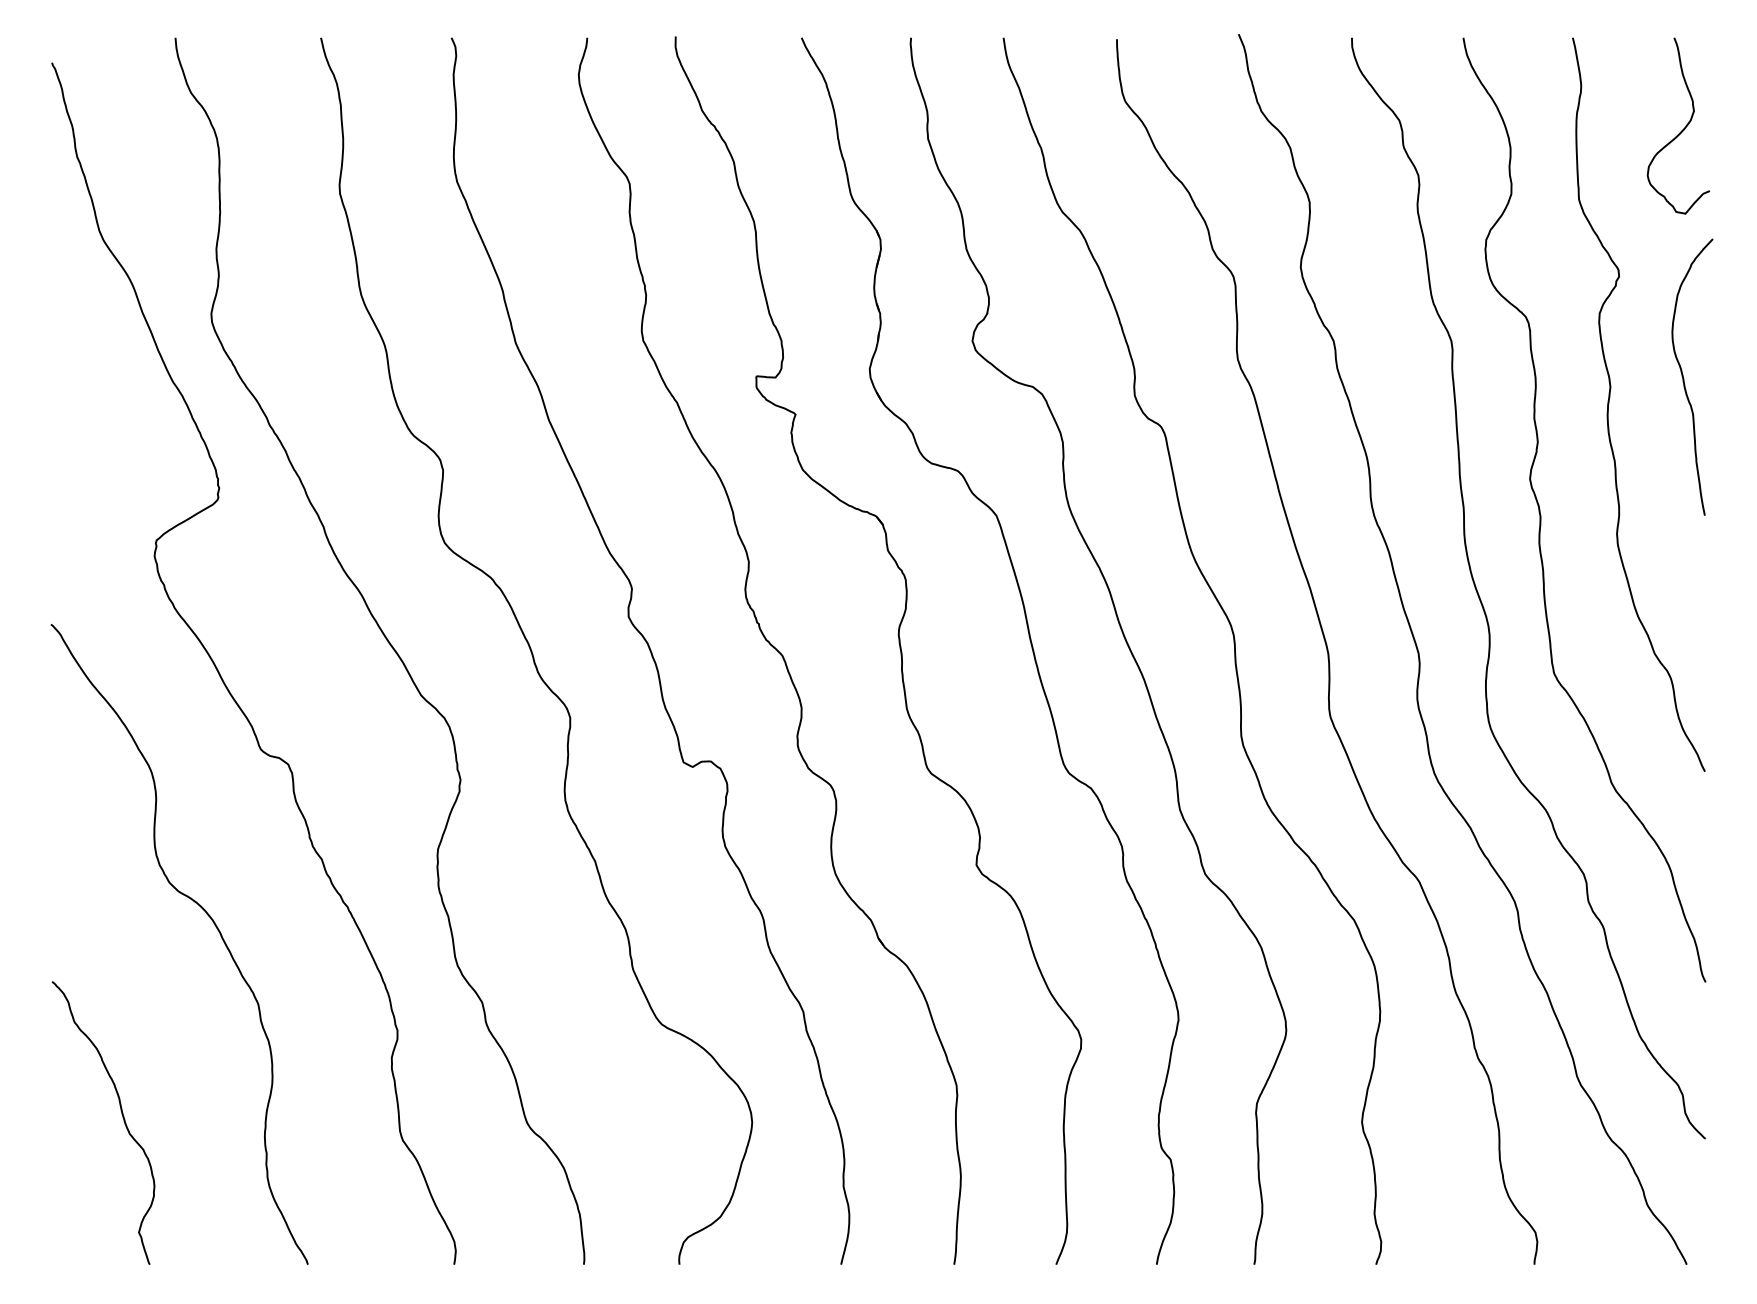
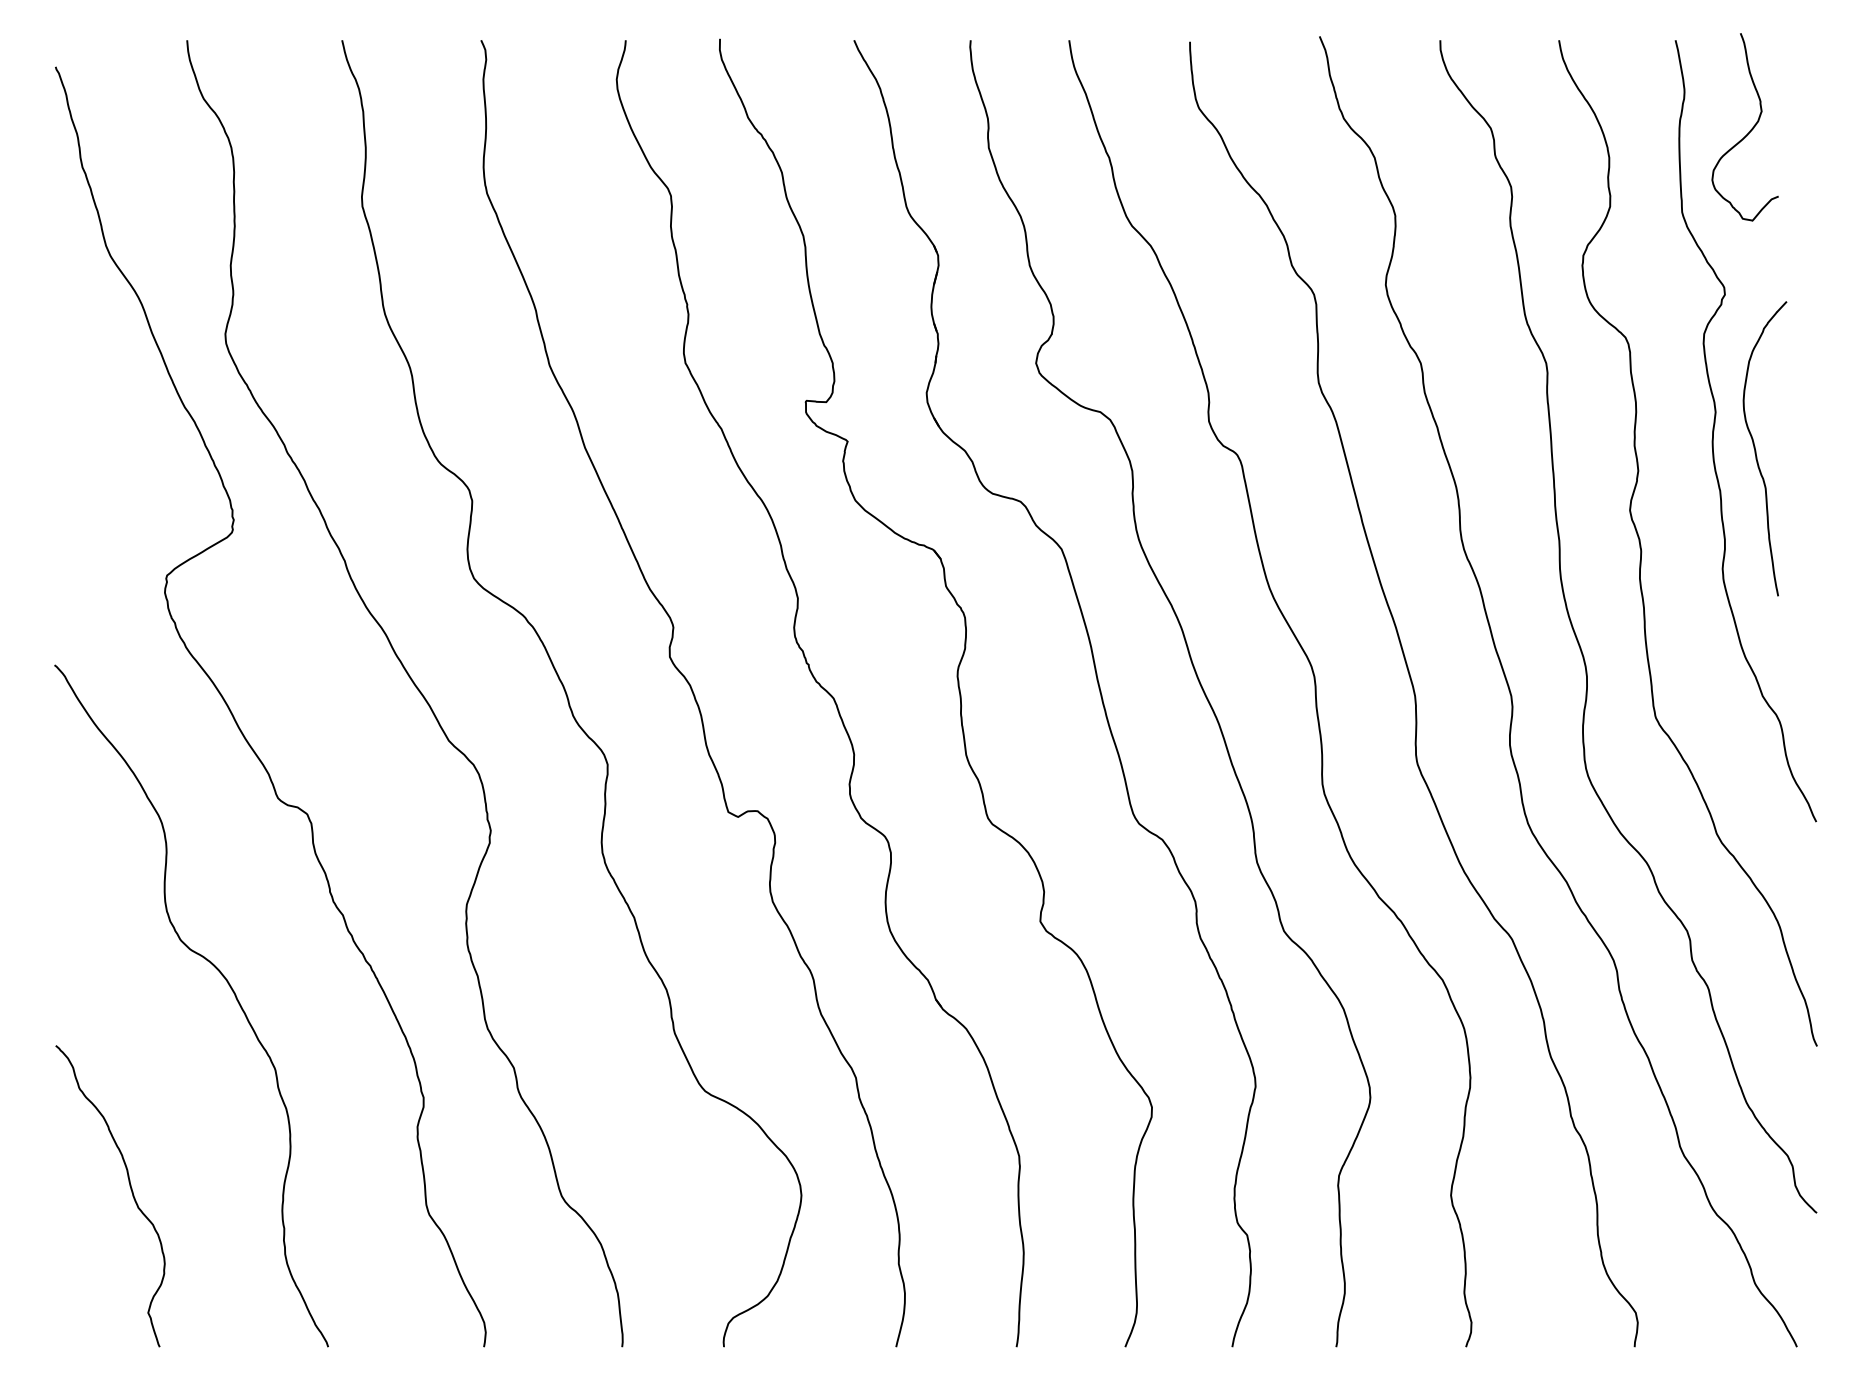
curve: (1682, 129) -> (1749, 130), moved
curve: (1684, 378) -> (1756, 450), moved

